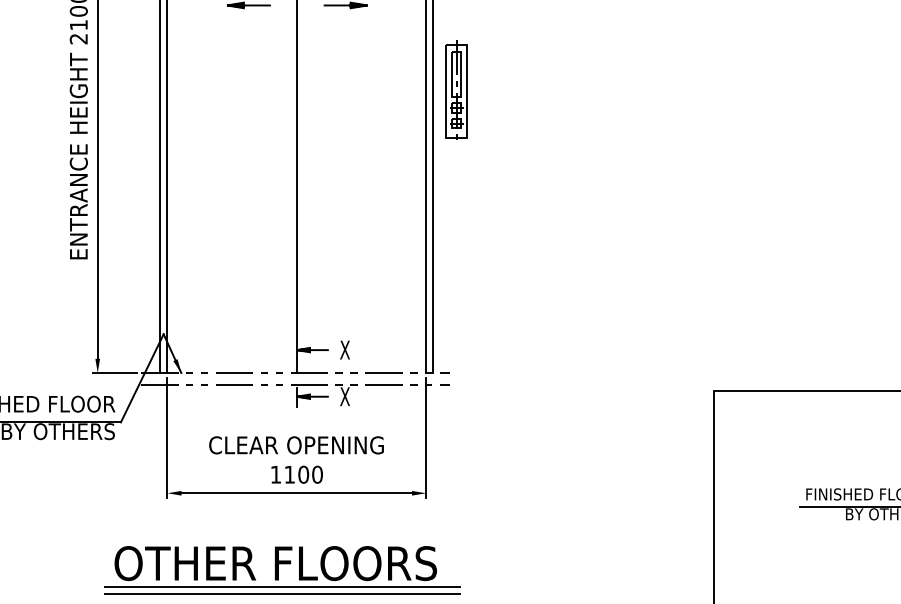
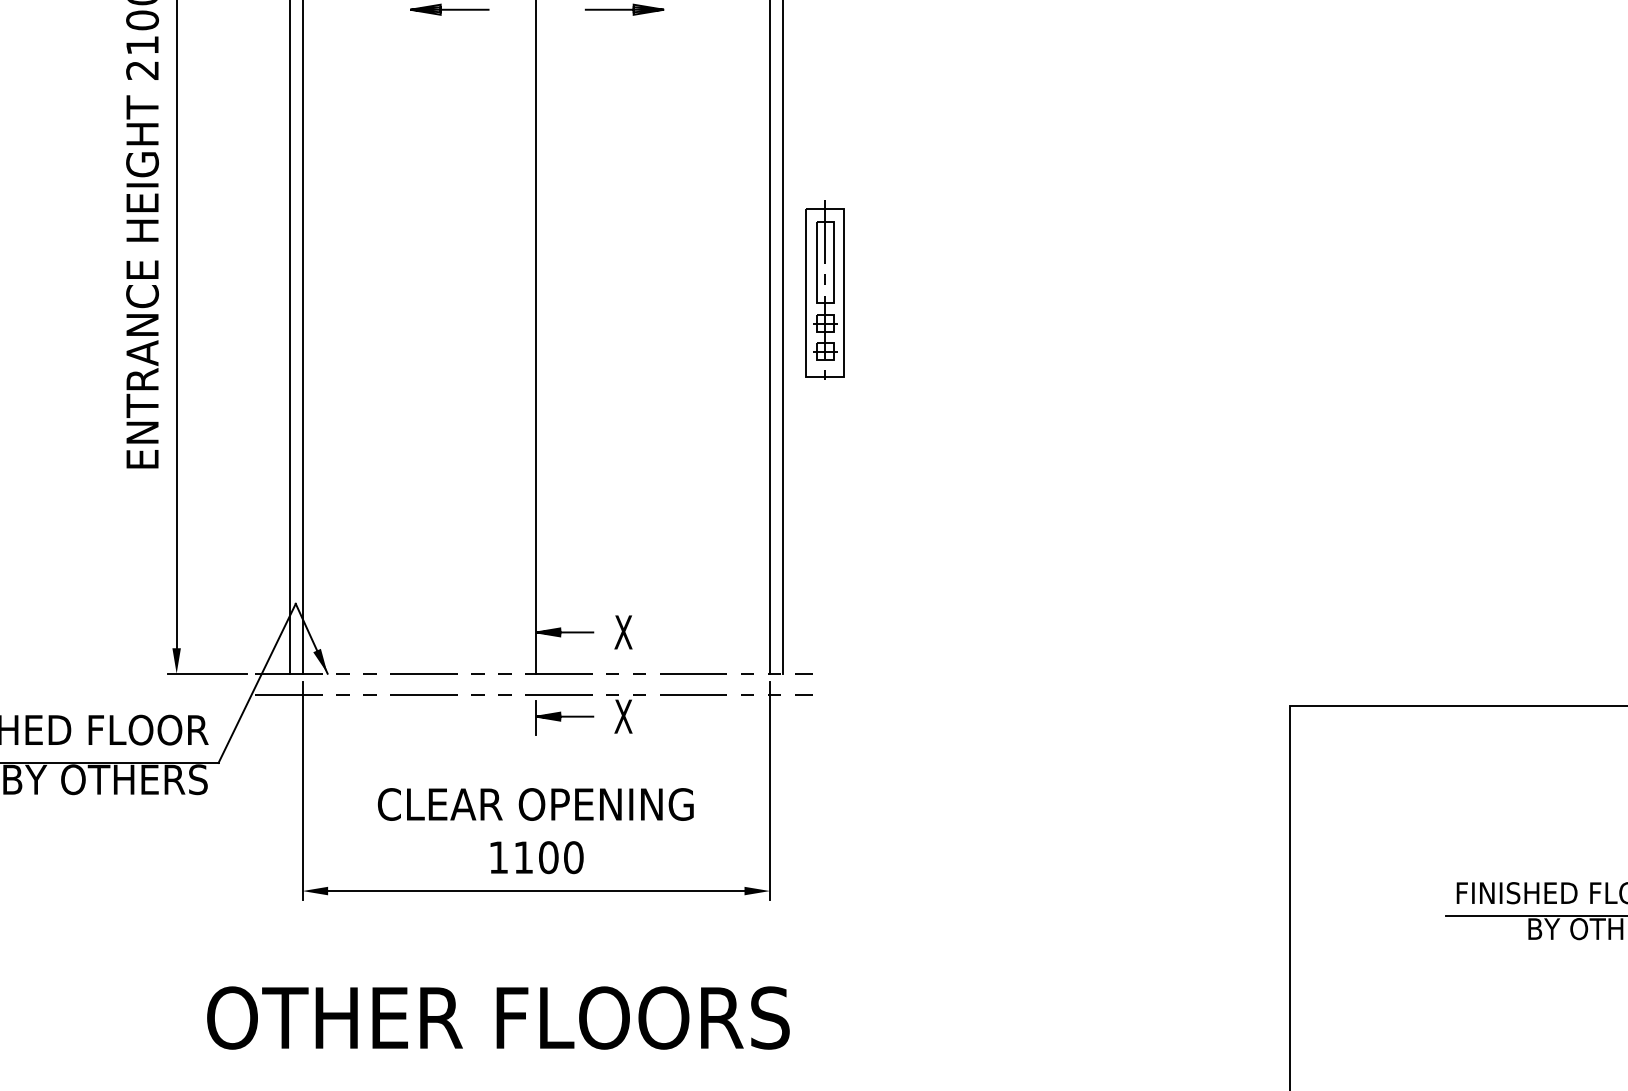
part: (456, 89) -> (824, 289), moved
line: (282, 586) -> (510, 1059), removed
line: (282, 594) -> (510, 1073), removed

